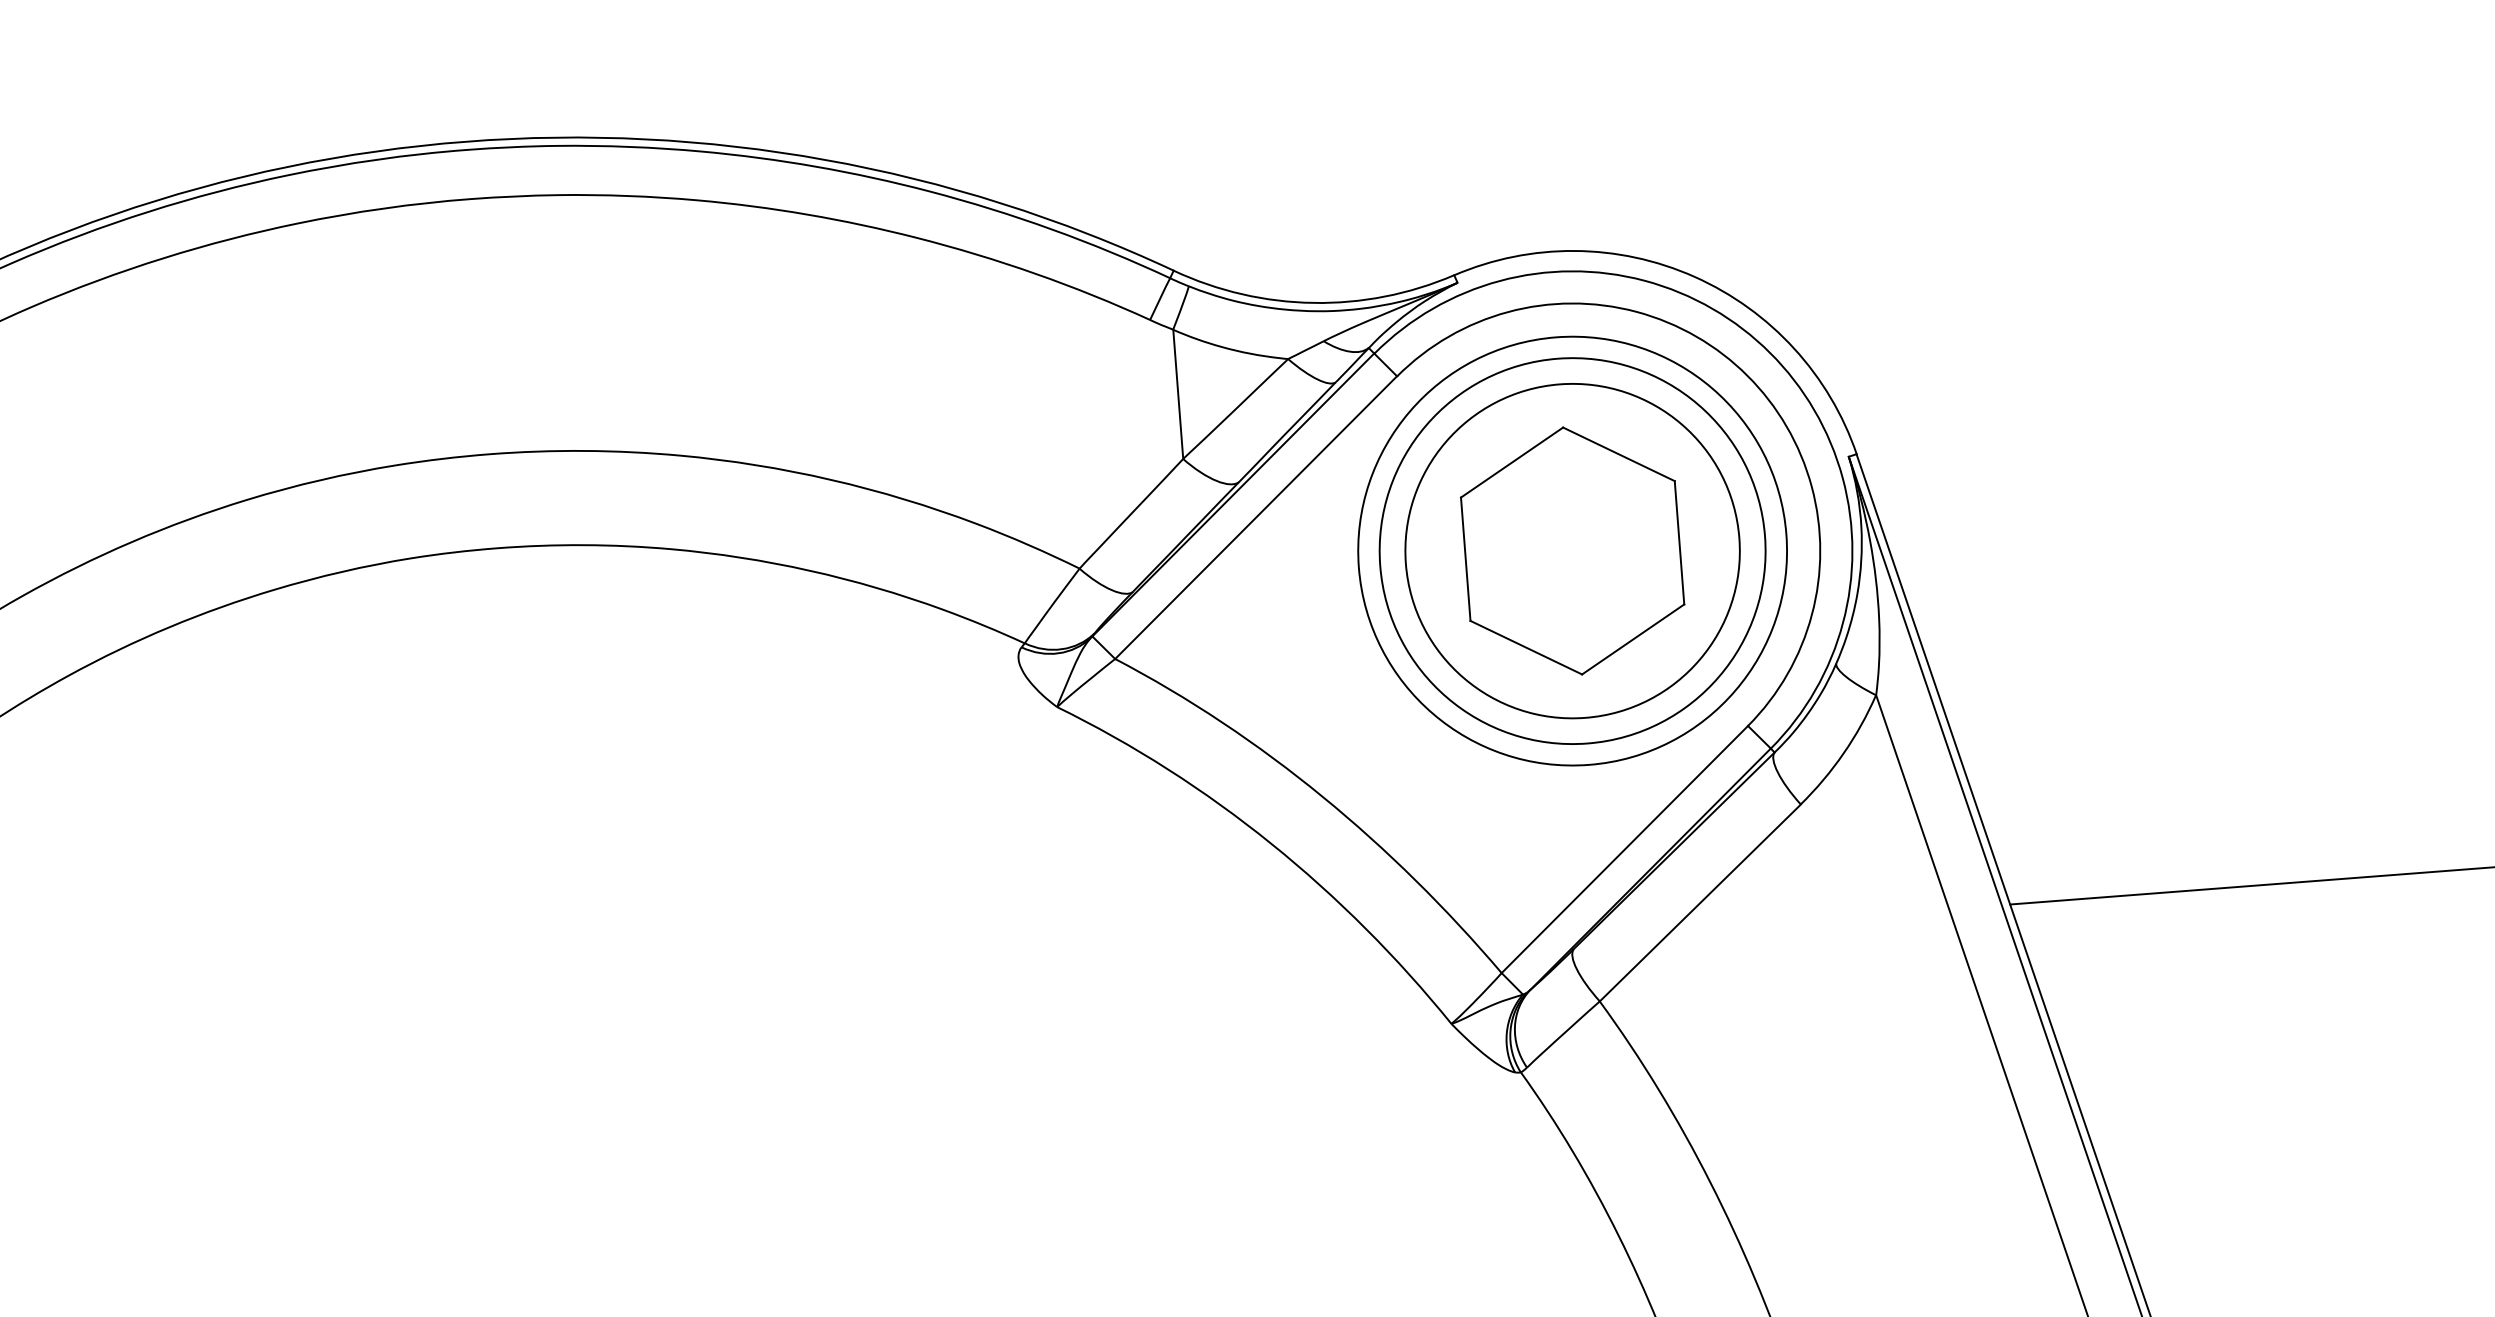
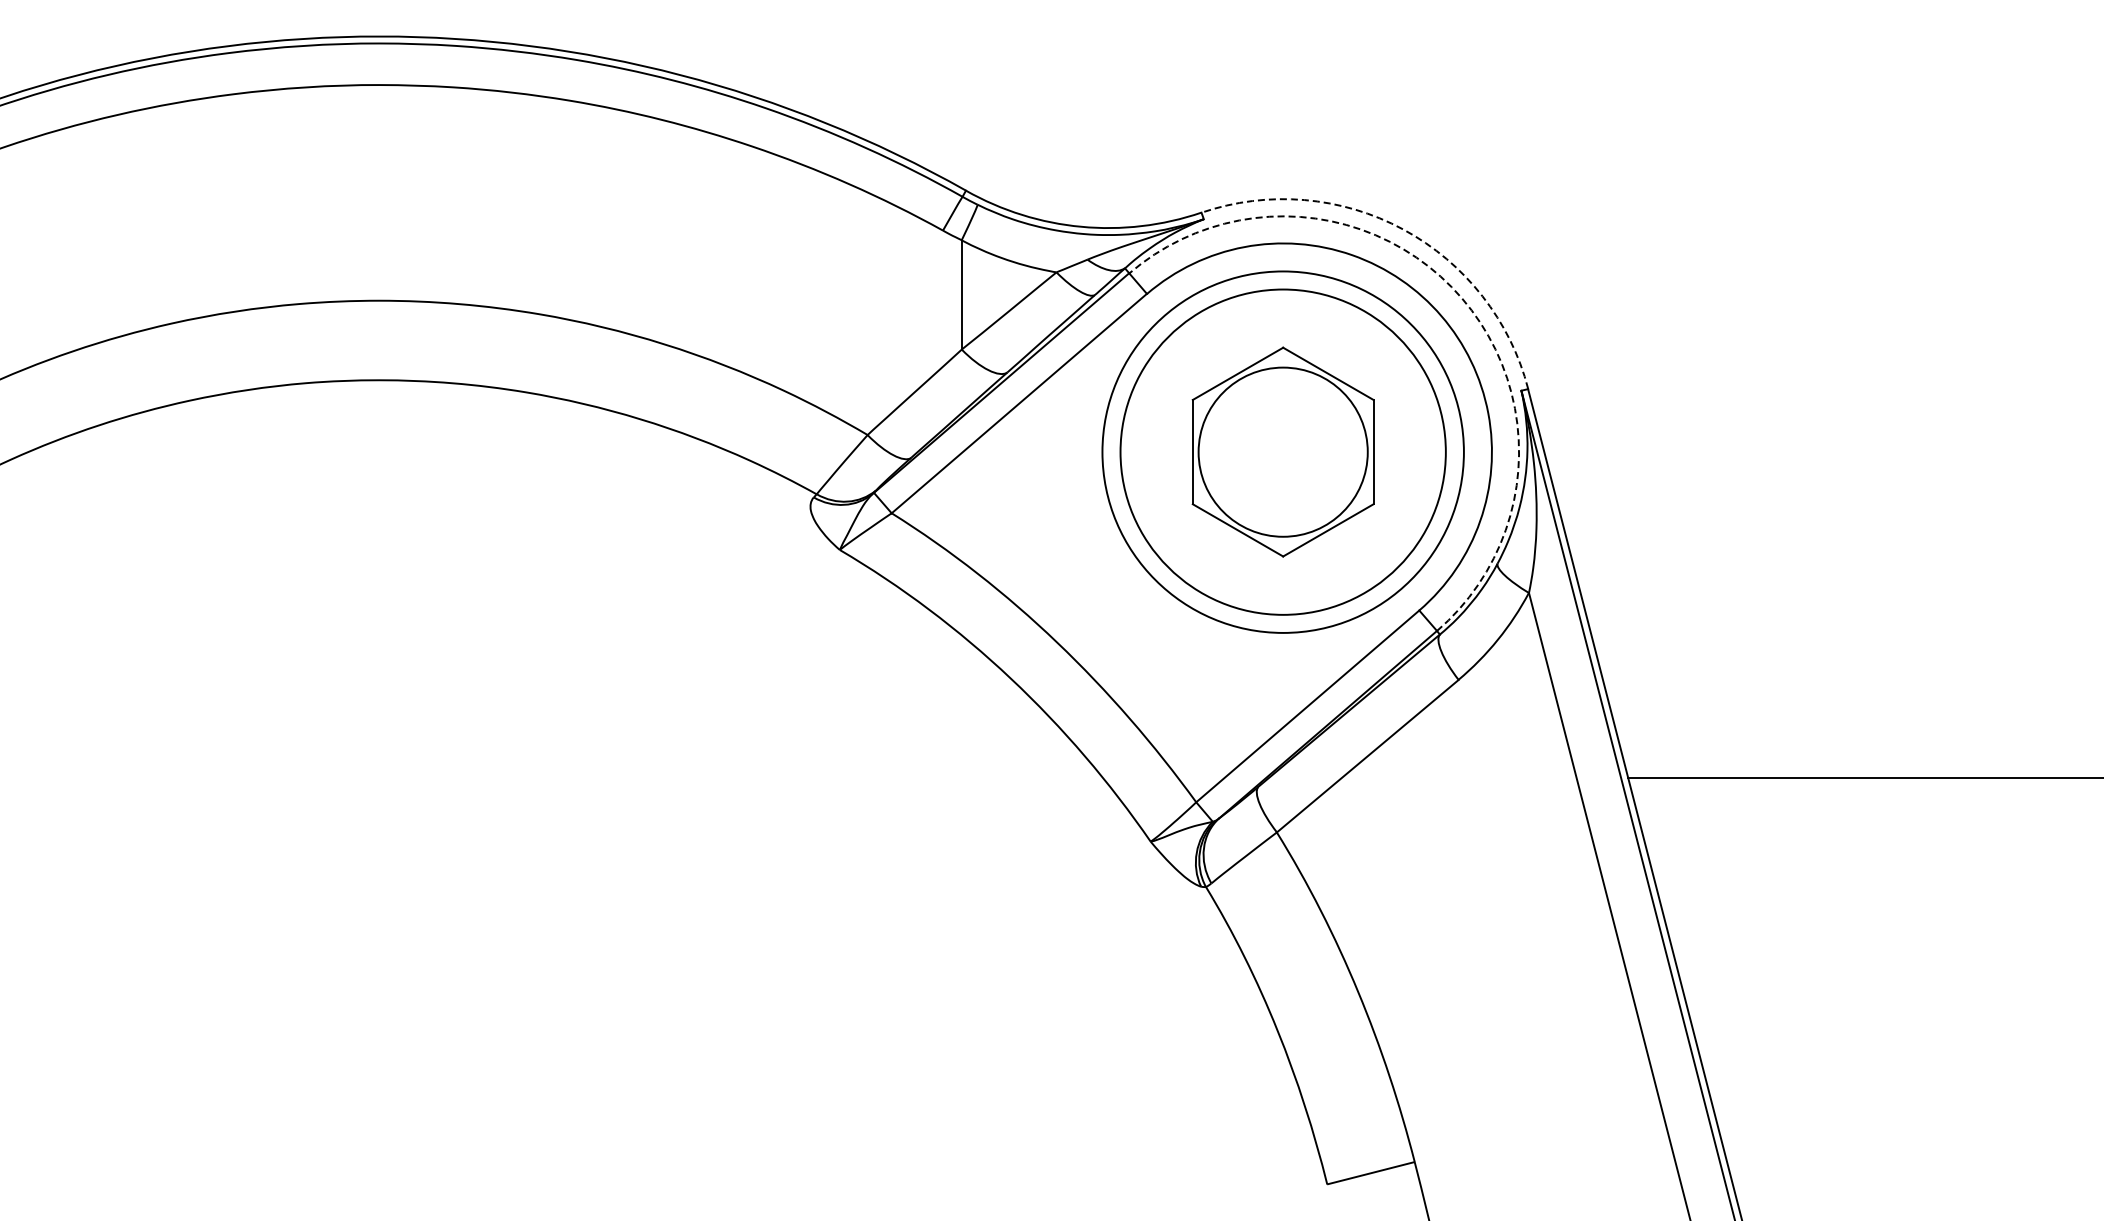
arc: (1694, 276) -> (1403, 229), solid -> dashed
arc: (1770, 353) -> (1462, 298), solid -> dashed
circle: (1573, 551) -> (1283, 452), size x0.6

